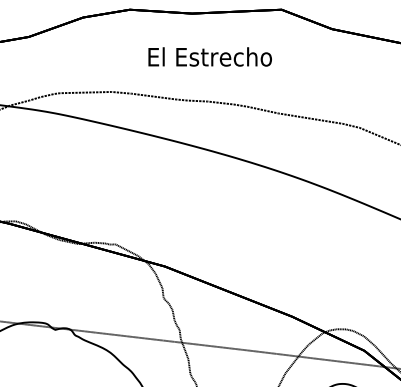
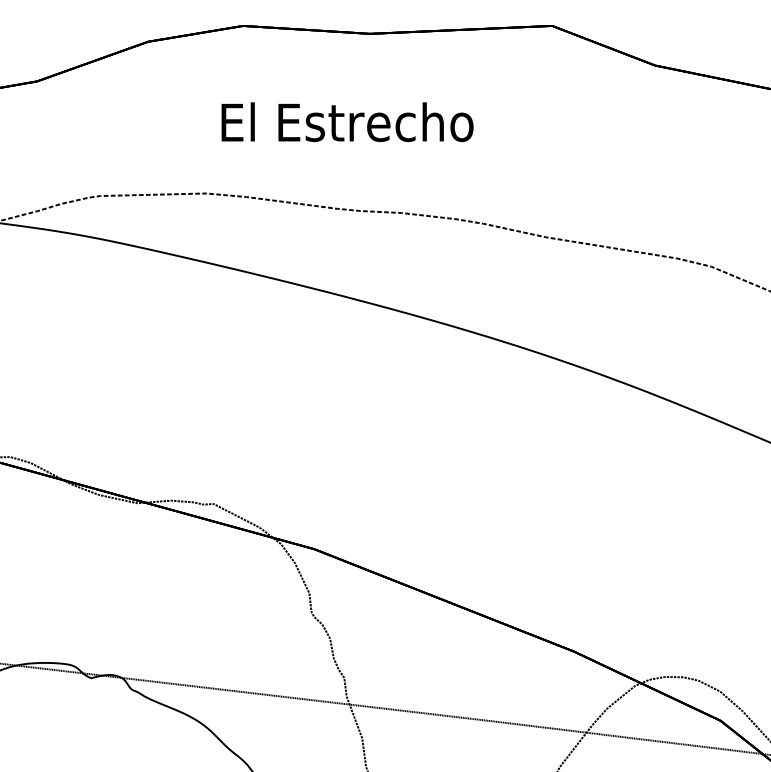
text: (209, 56) -> (346, 121), moved

